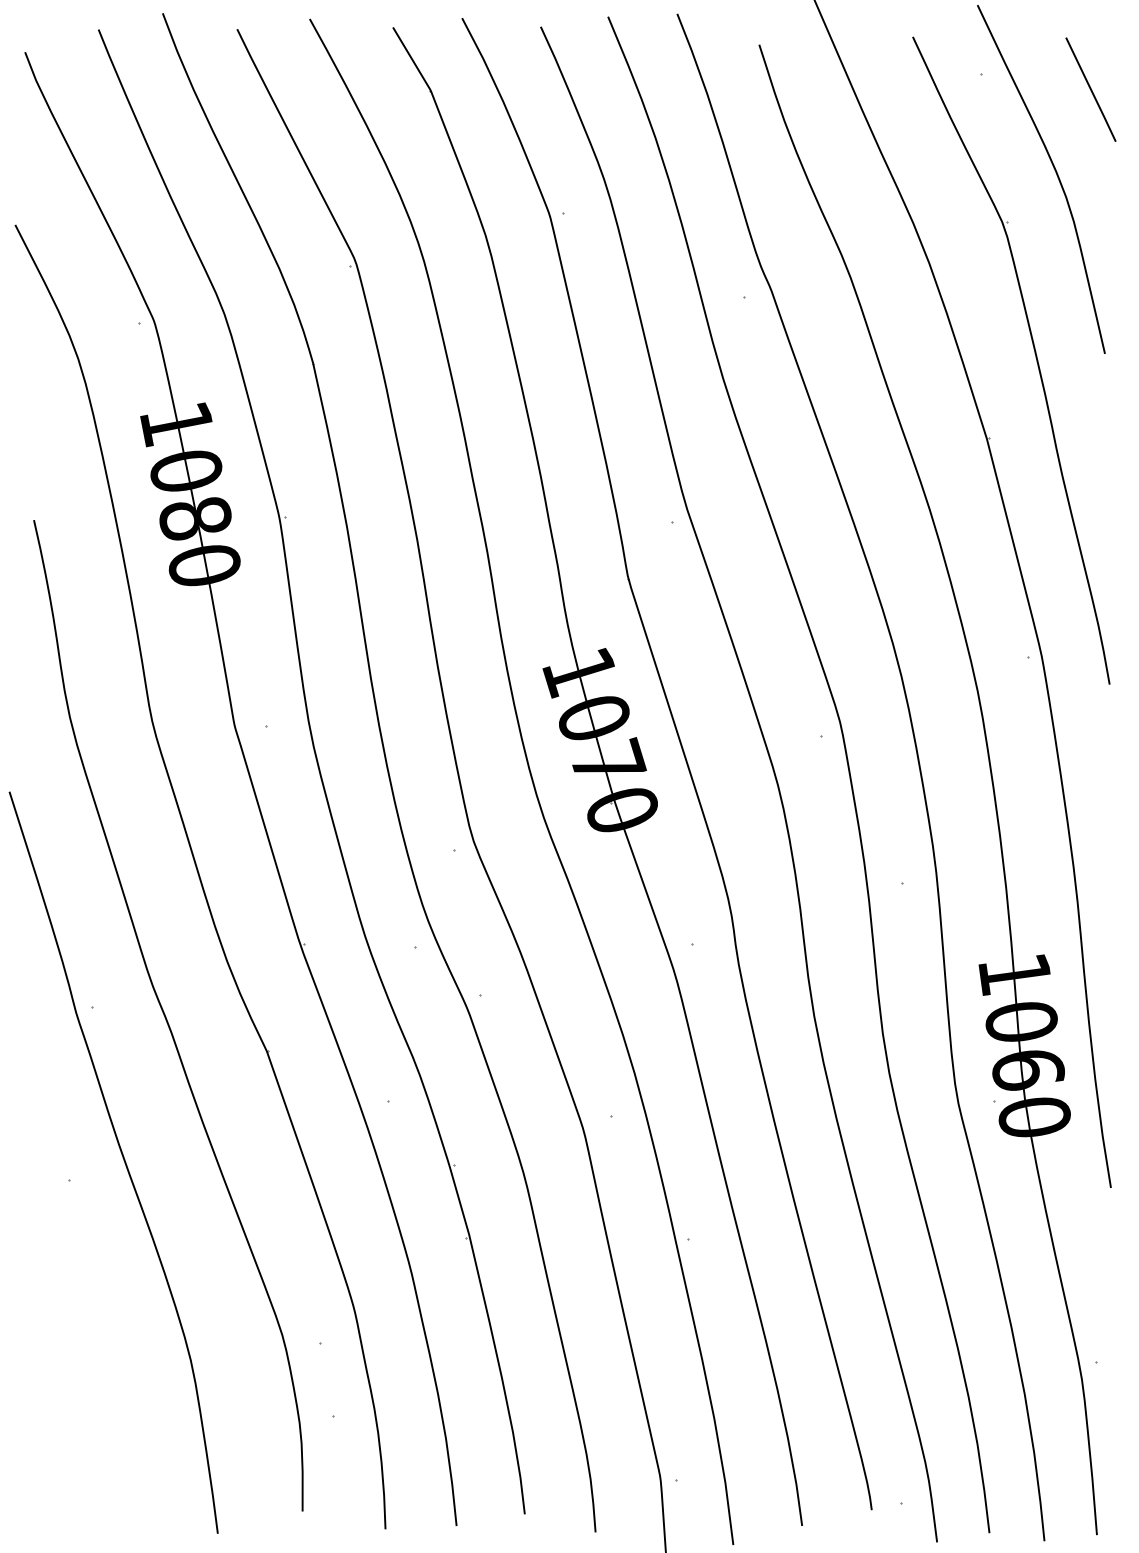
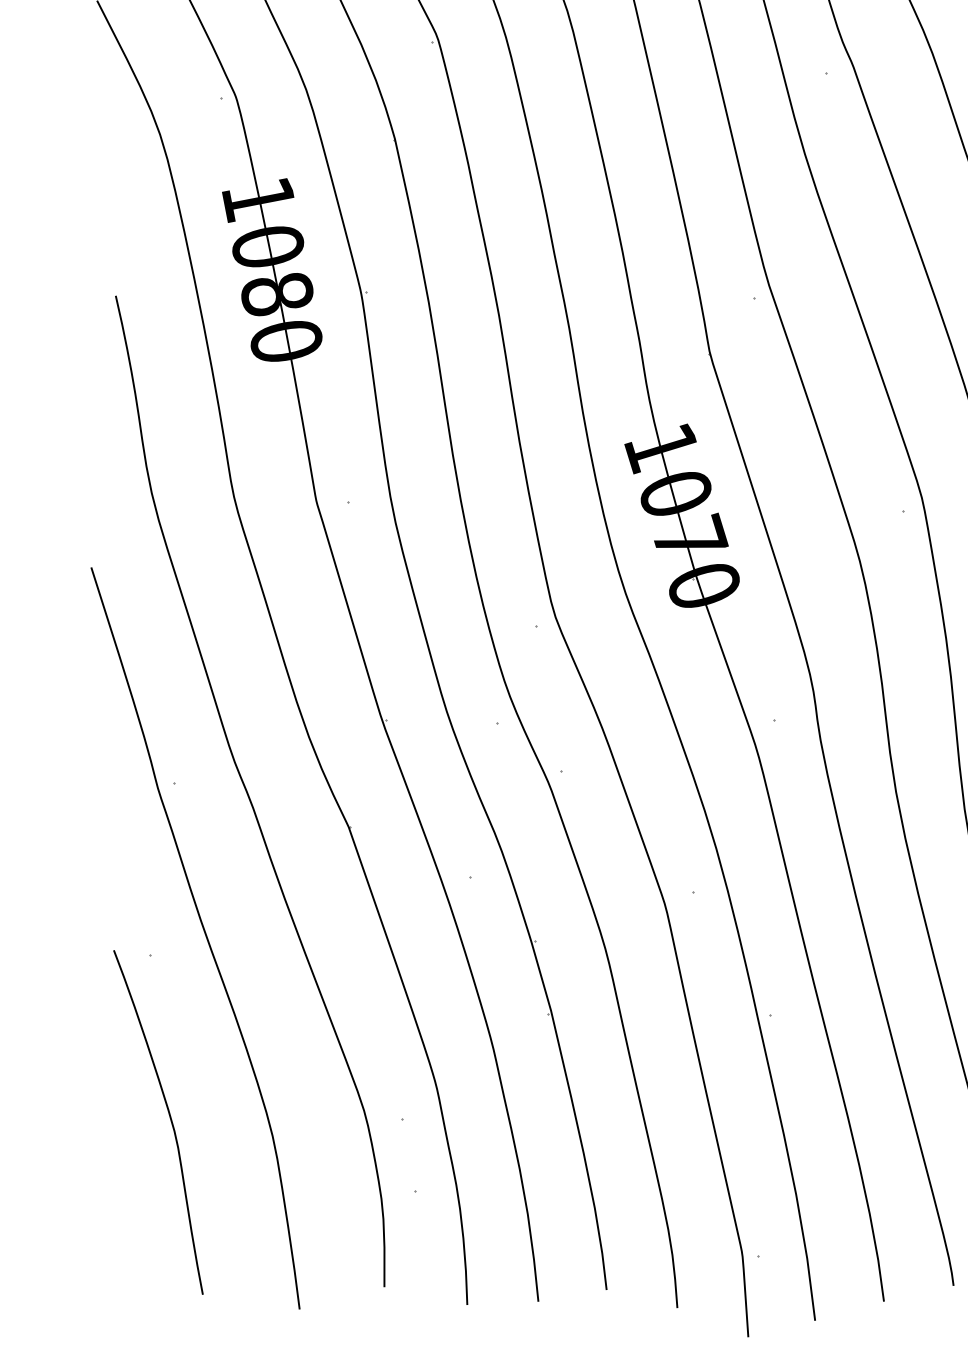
curve: (88, 1345) -> (170, 1121), added

